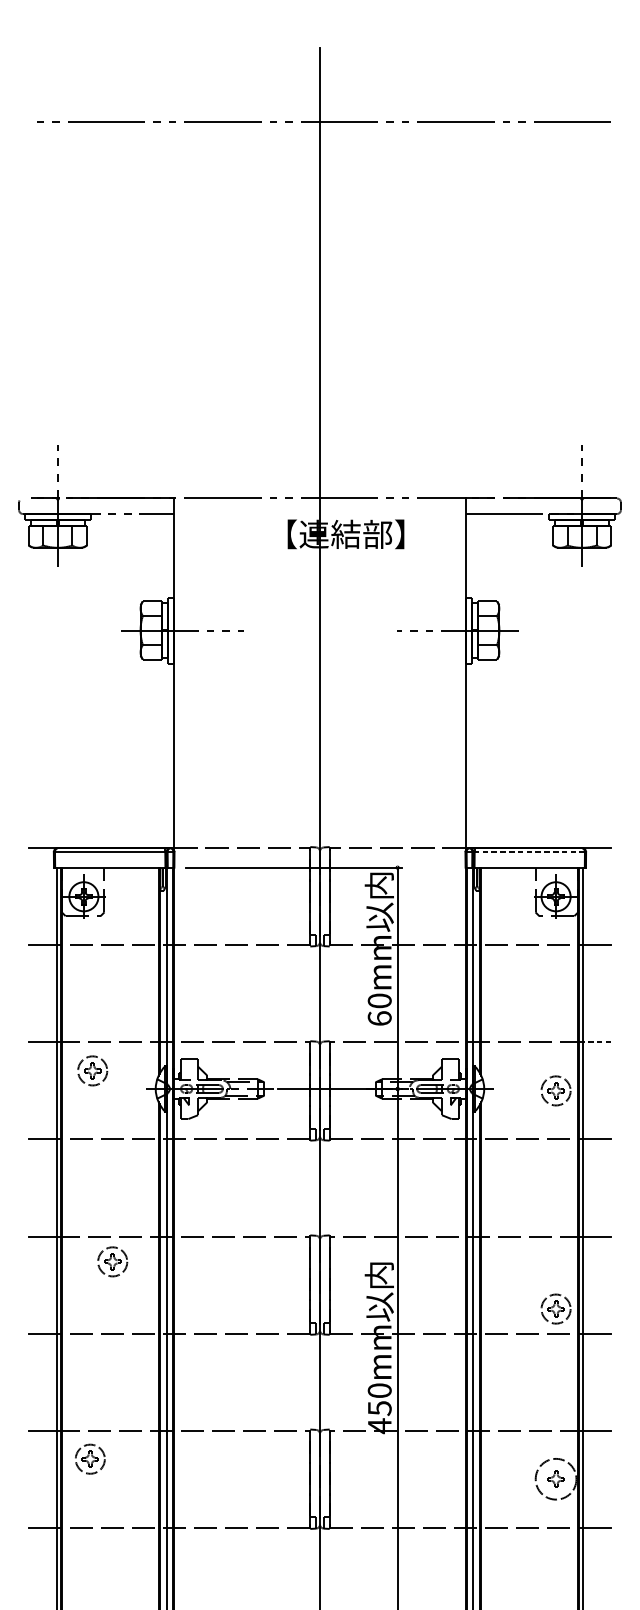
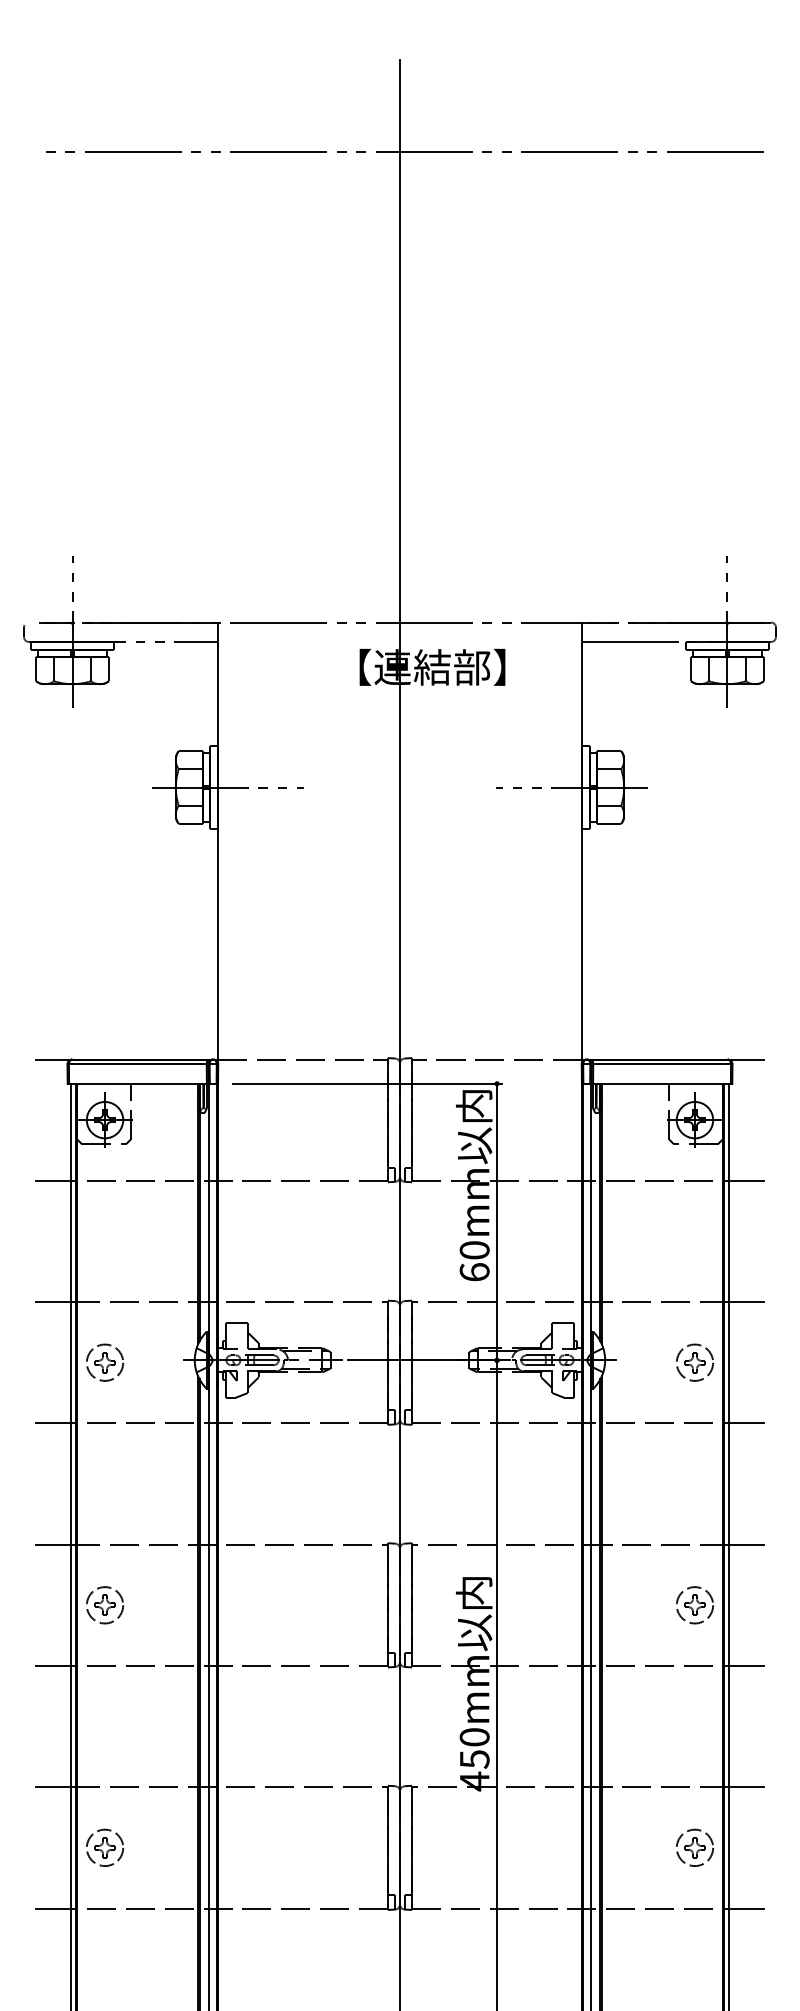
line: (530, 852) -> (662, 1064), dashed -> solid
line: (596, 1042) -> (745, 1302), dashed -> solid
part: (93, 1070) -> (105, 1362), moved
part: (113, 1262) -> (105, 1605), moved
part: (555, 1309) -> (694, 1605), moved
part: (90, 1458) -> (105, 1847), moved
circle: (555, 1478) -> (694, 1847), size x0.71

